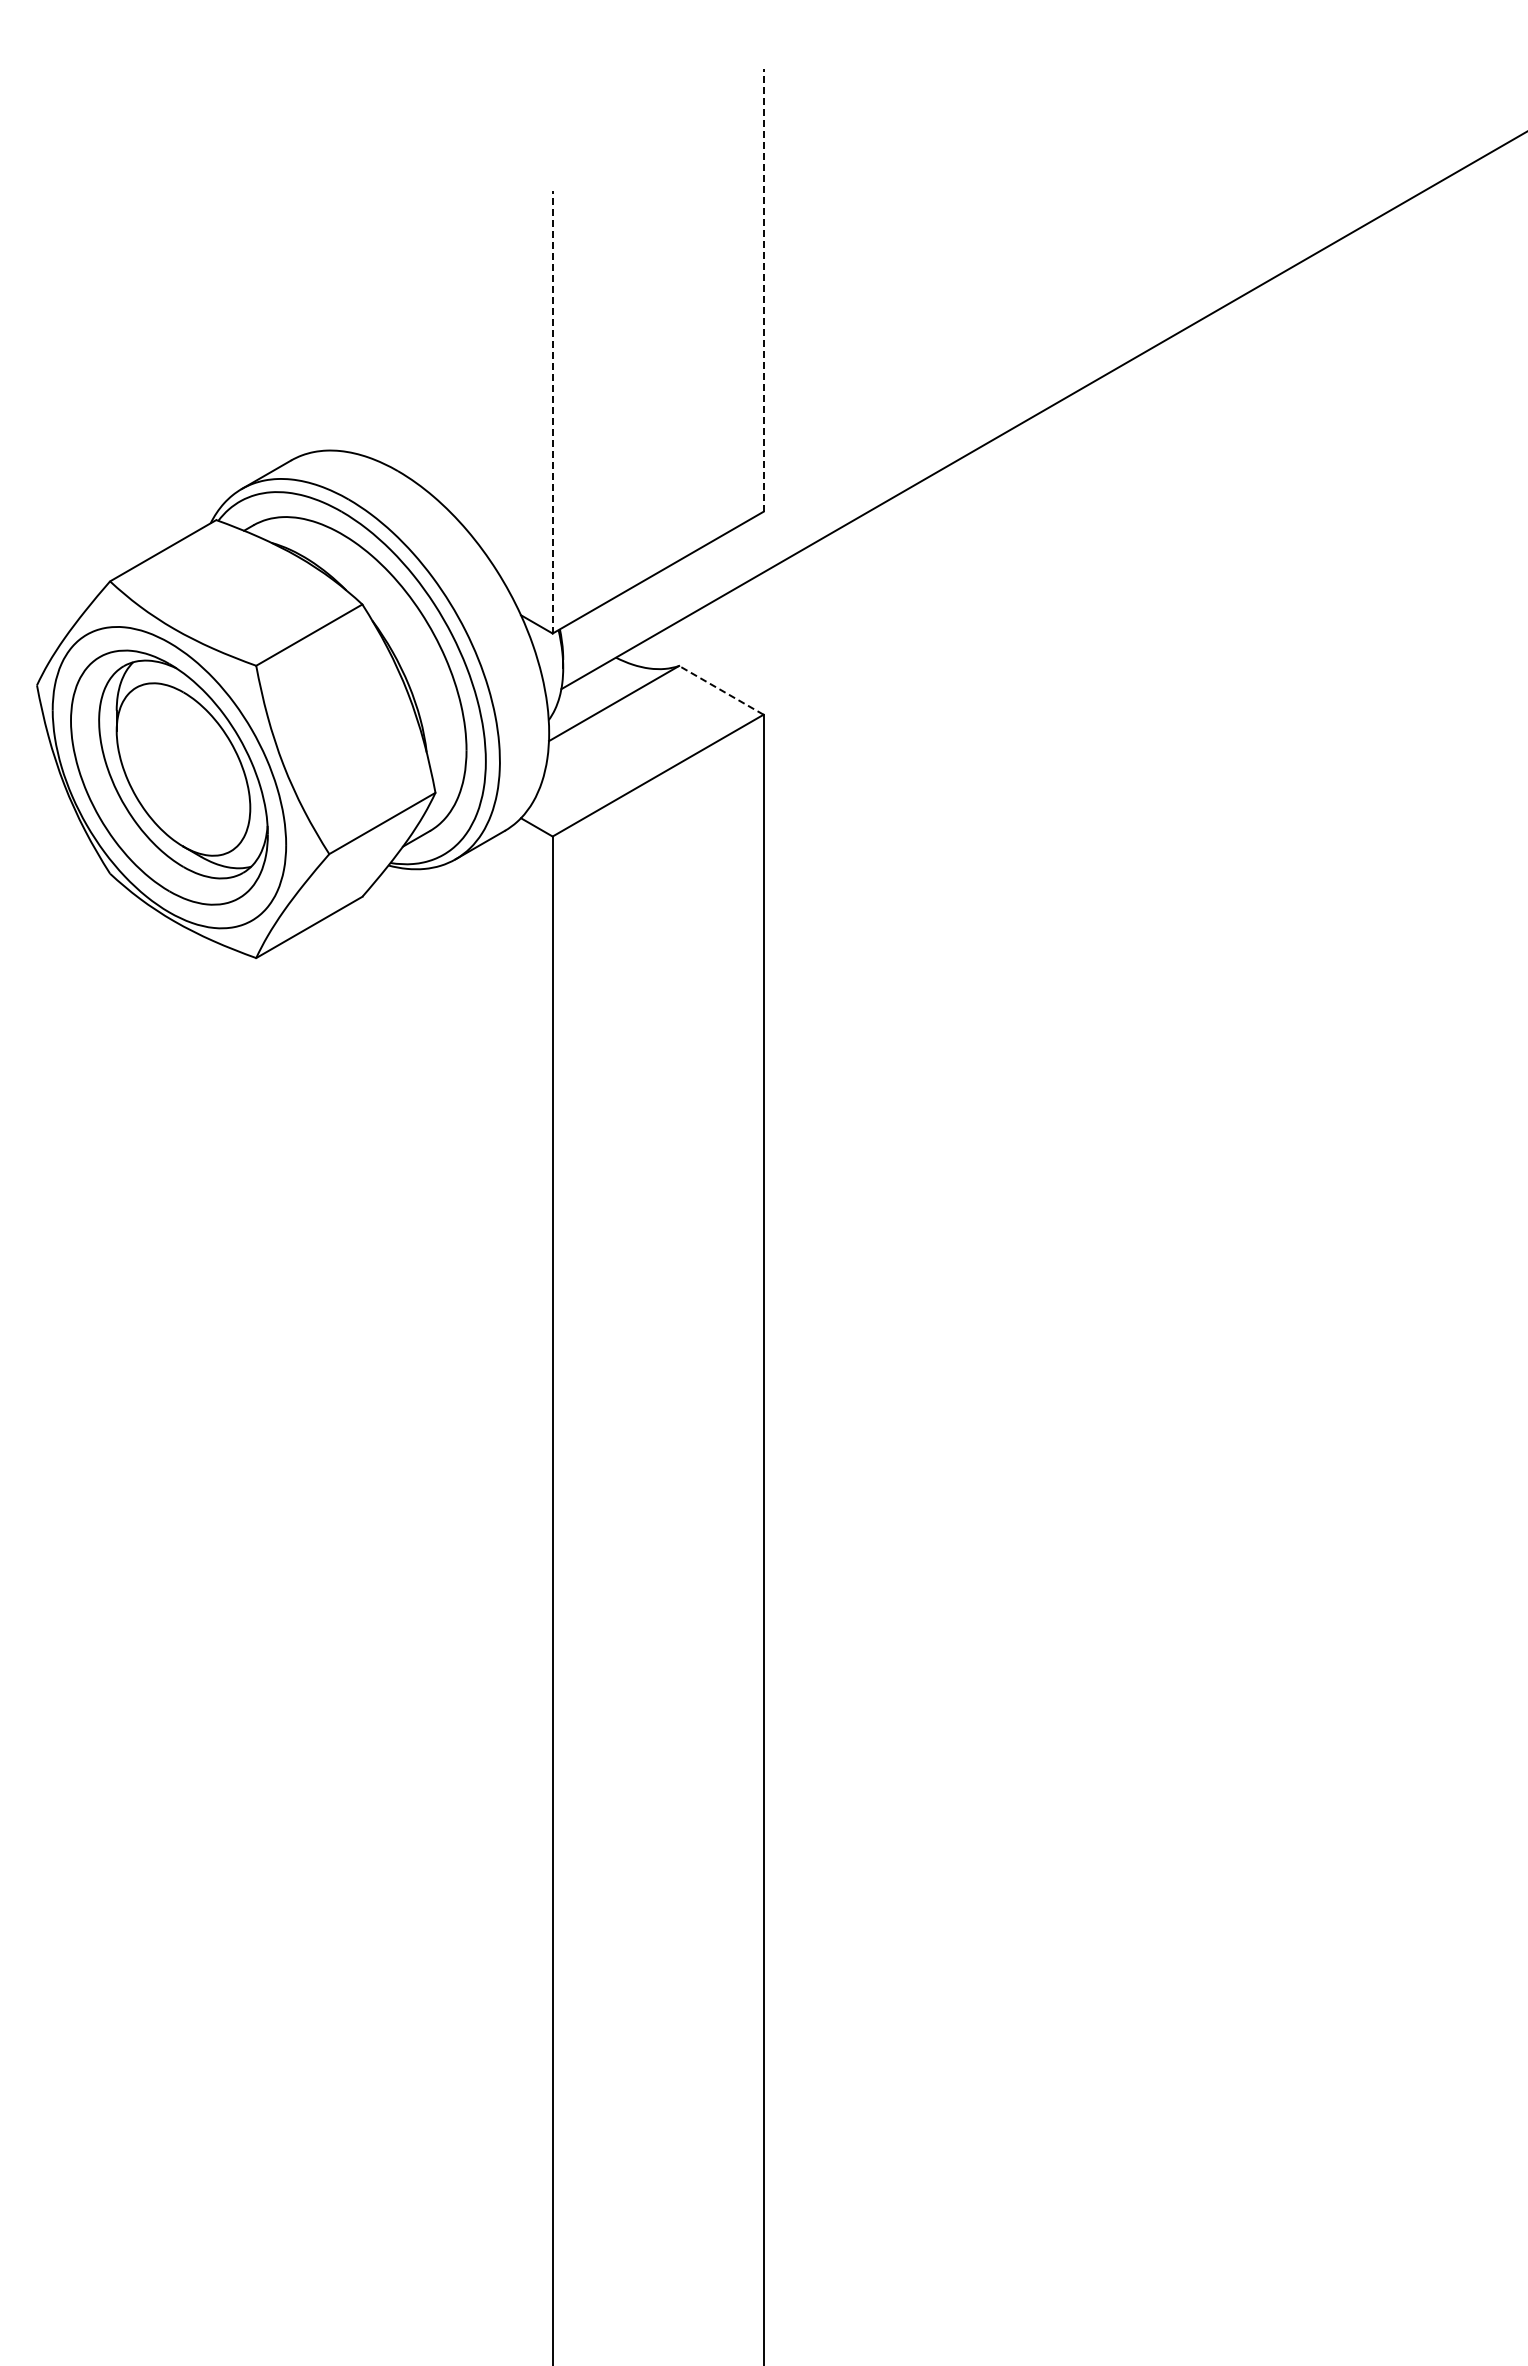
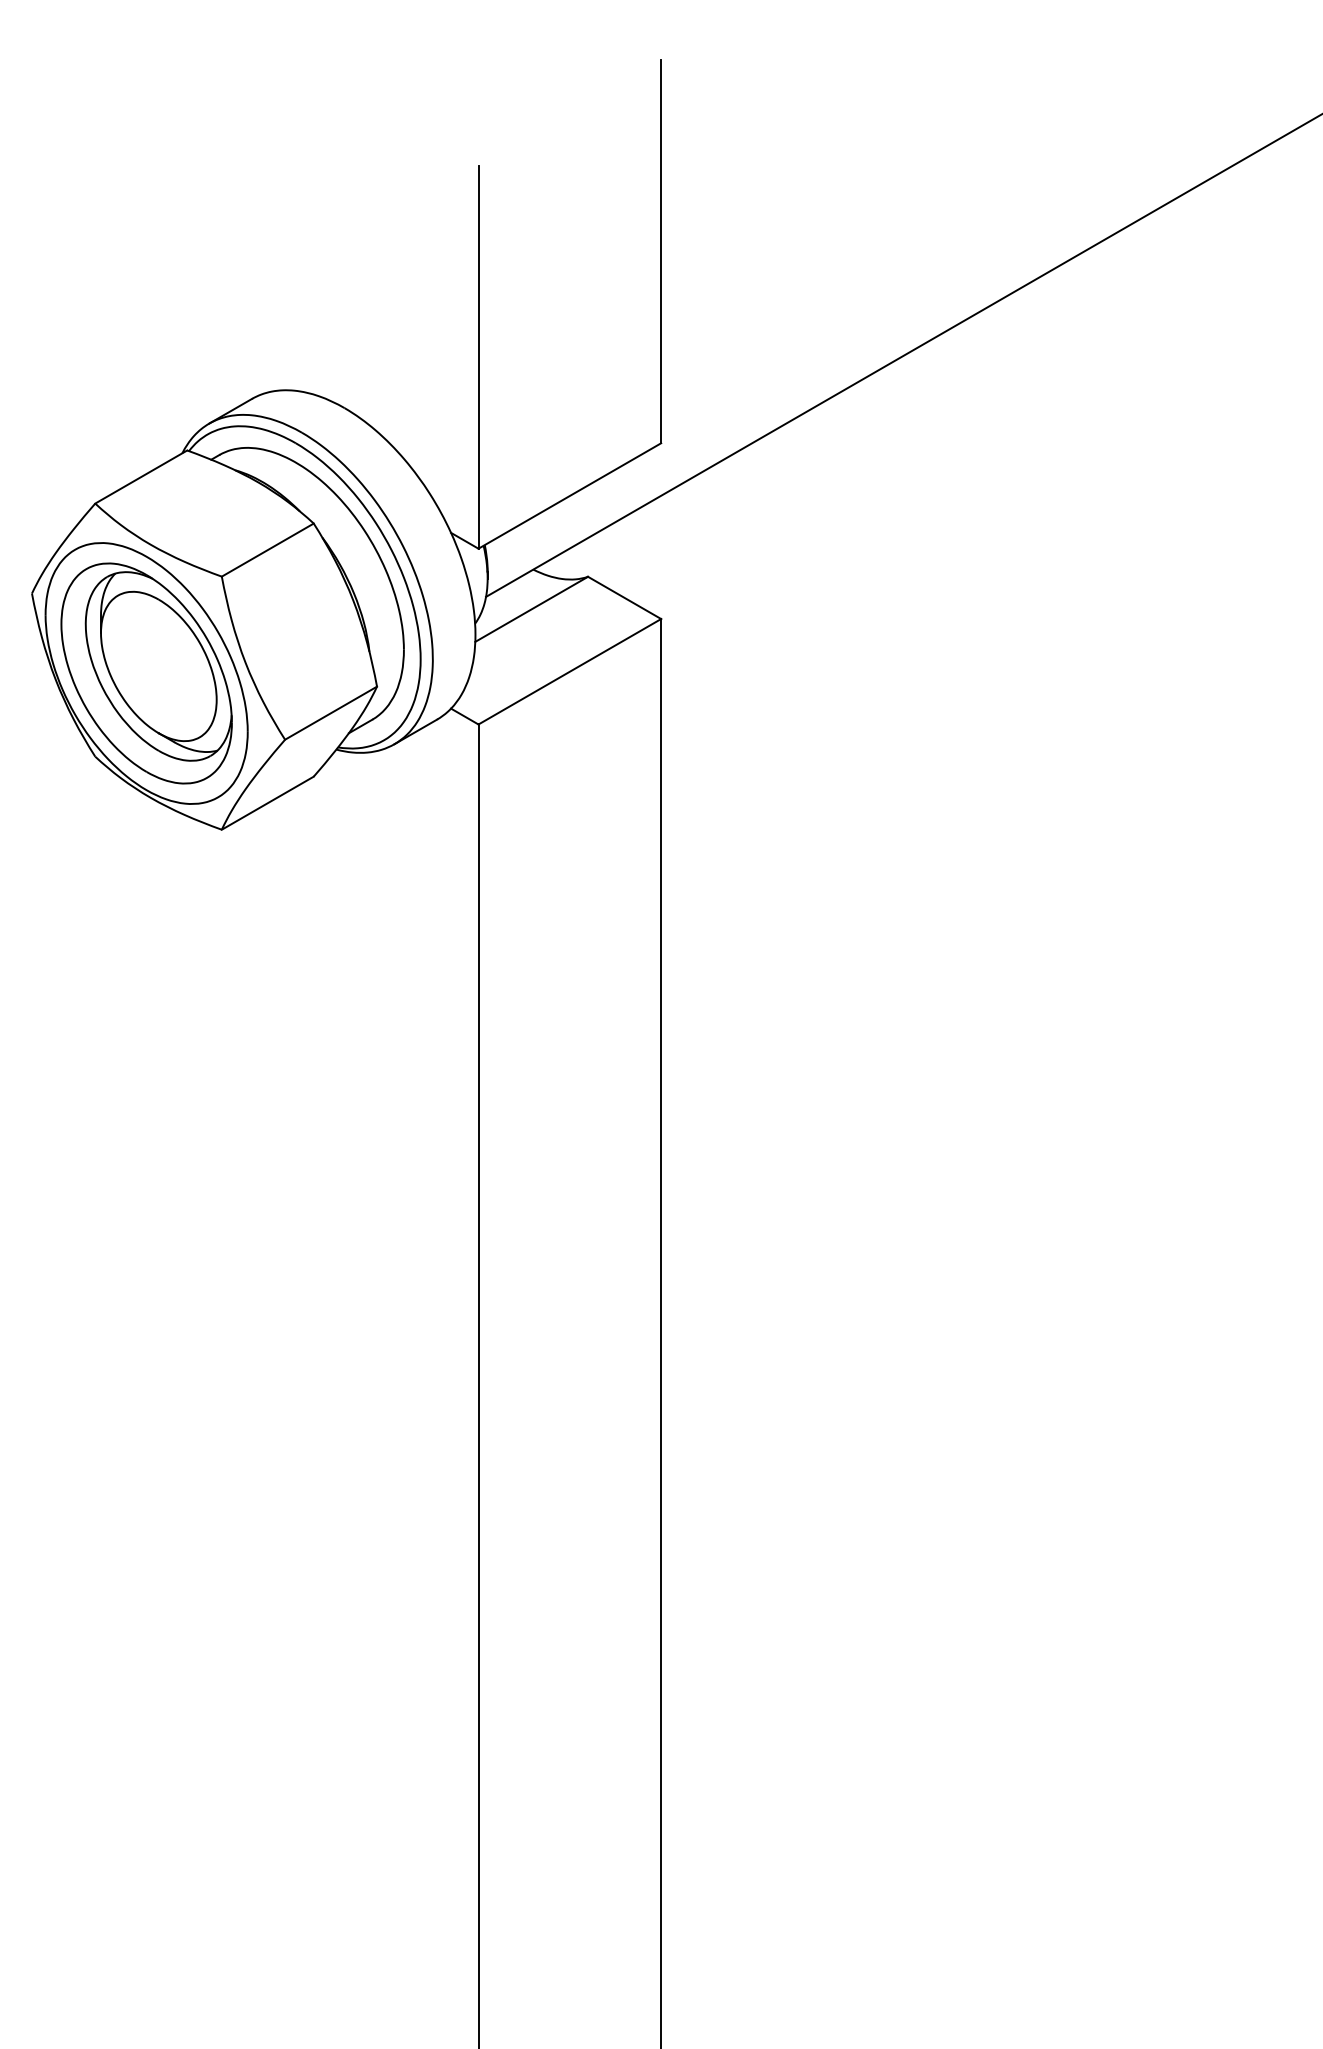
line: (763, 289) -> (661, 250), dashed -> solid
line: (552, 411) -> (478, 356), dashed -> solid
line: (721, 690) -> (624, 598), dashed -> solid

